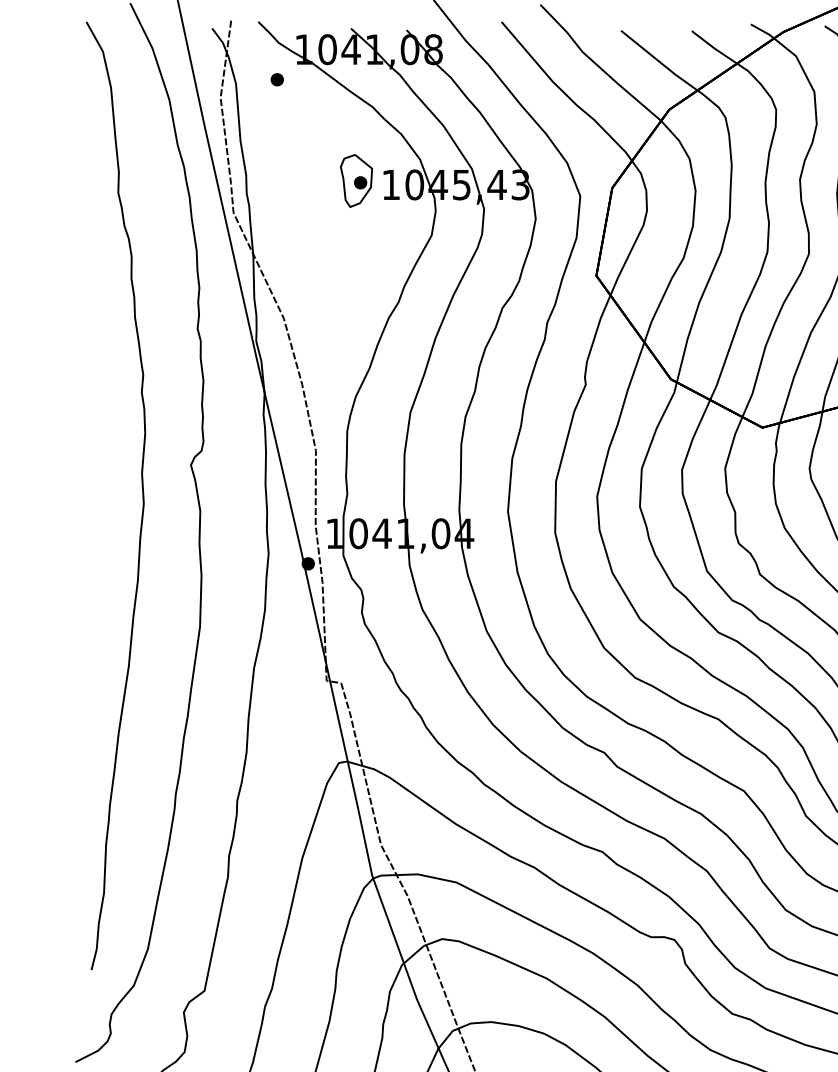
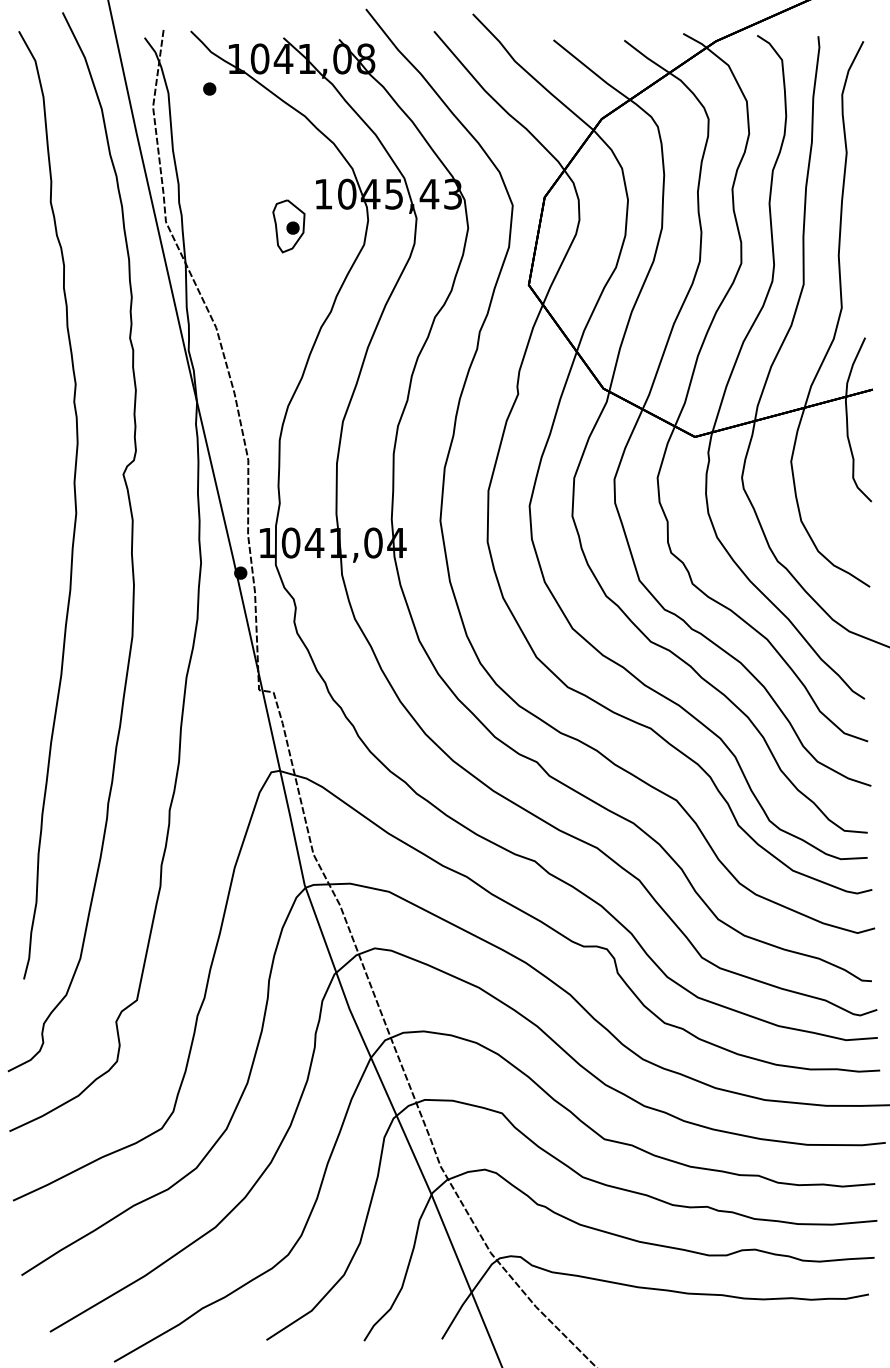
part: (356, 181) -> (288, 226), moved

